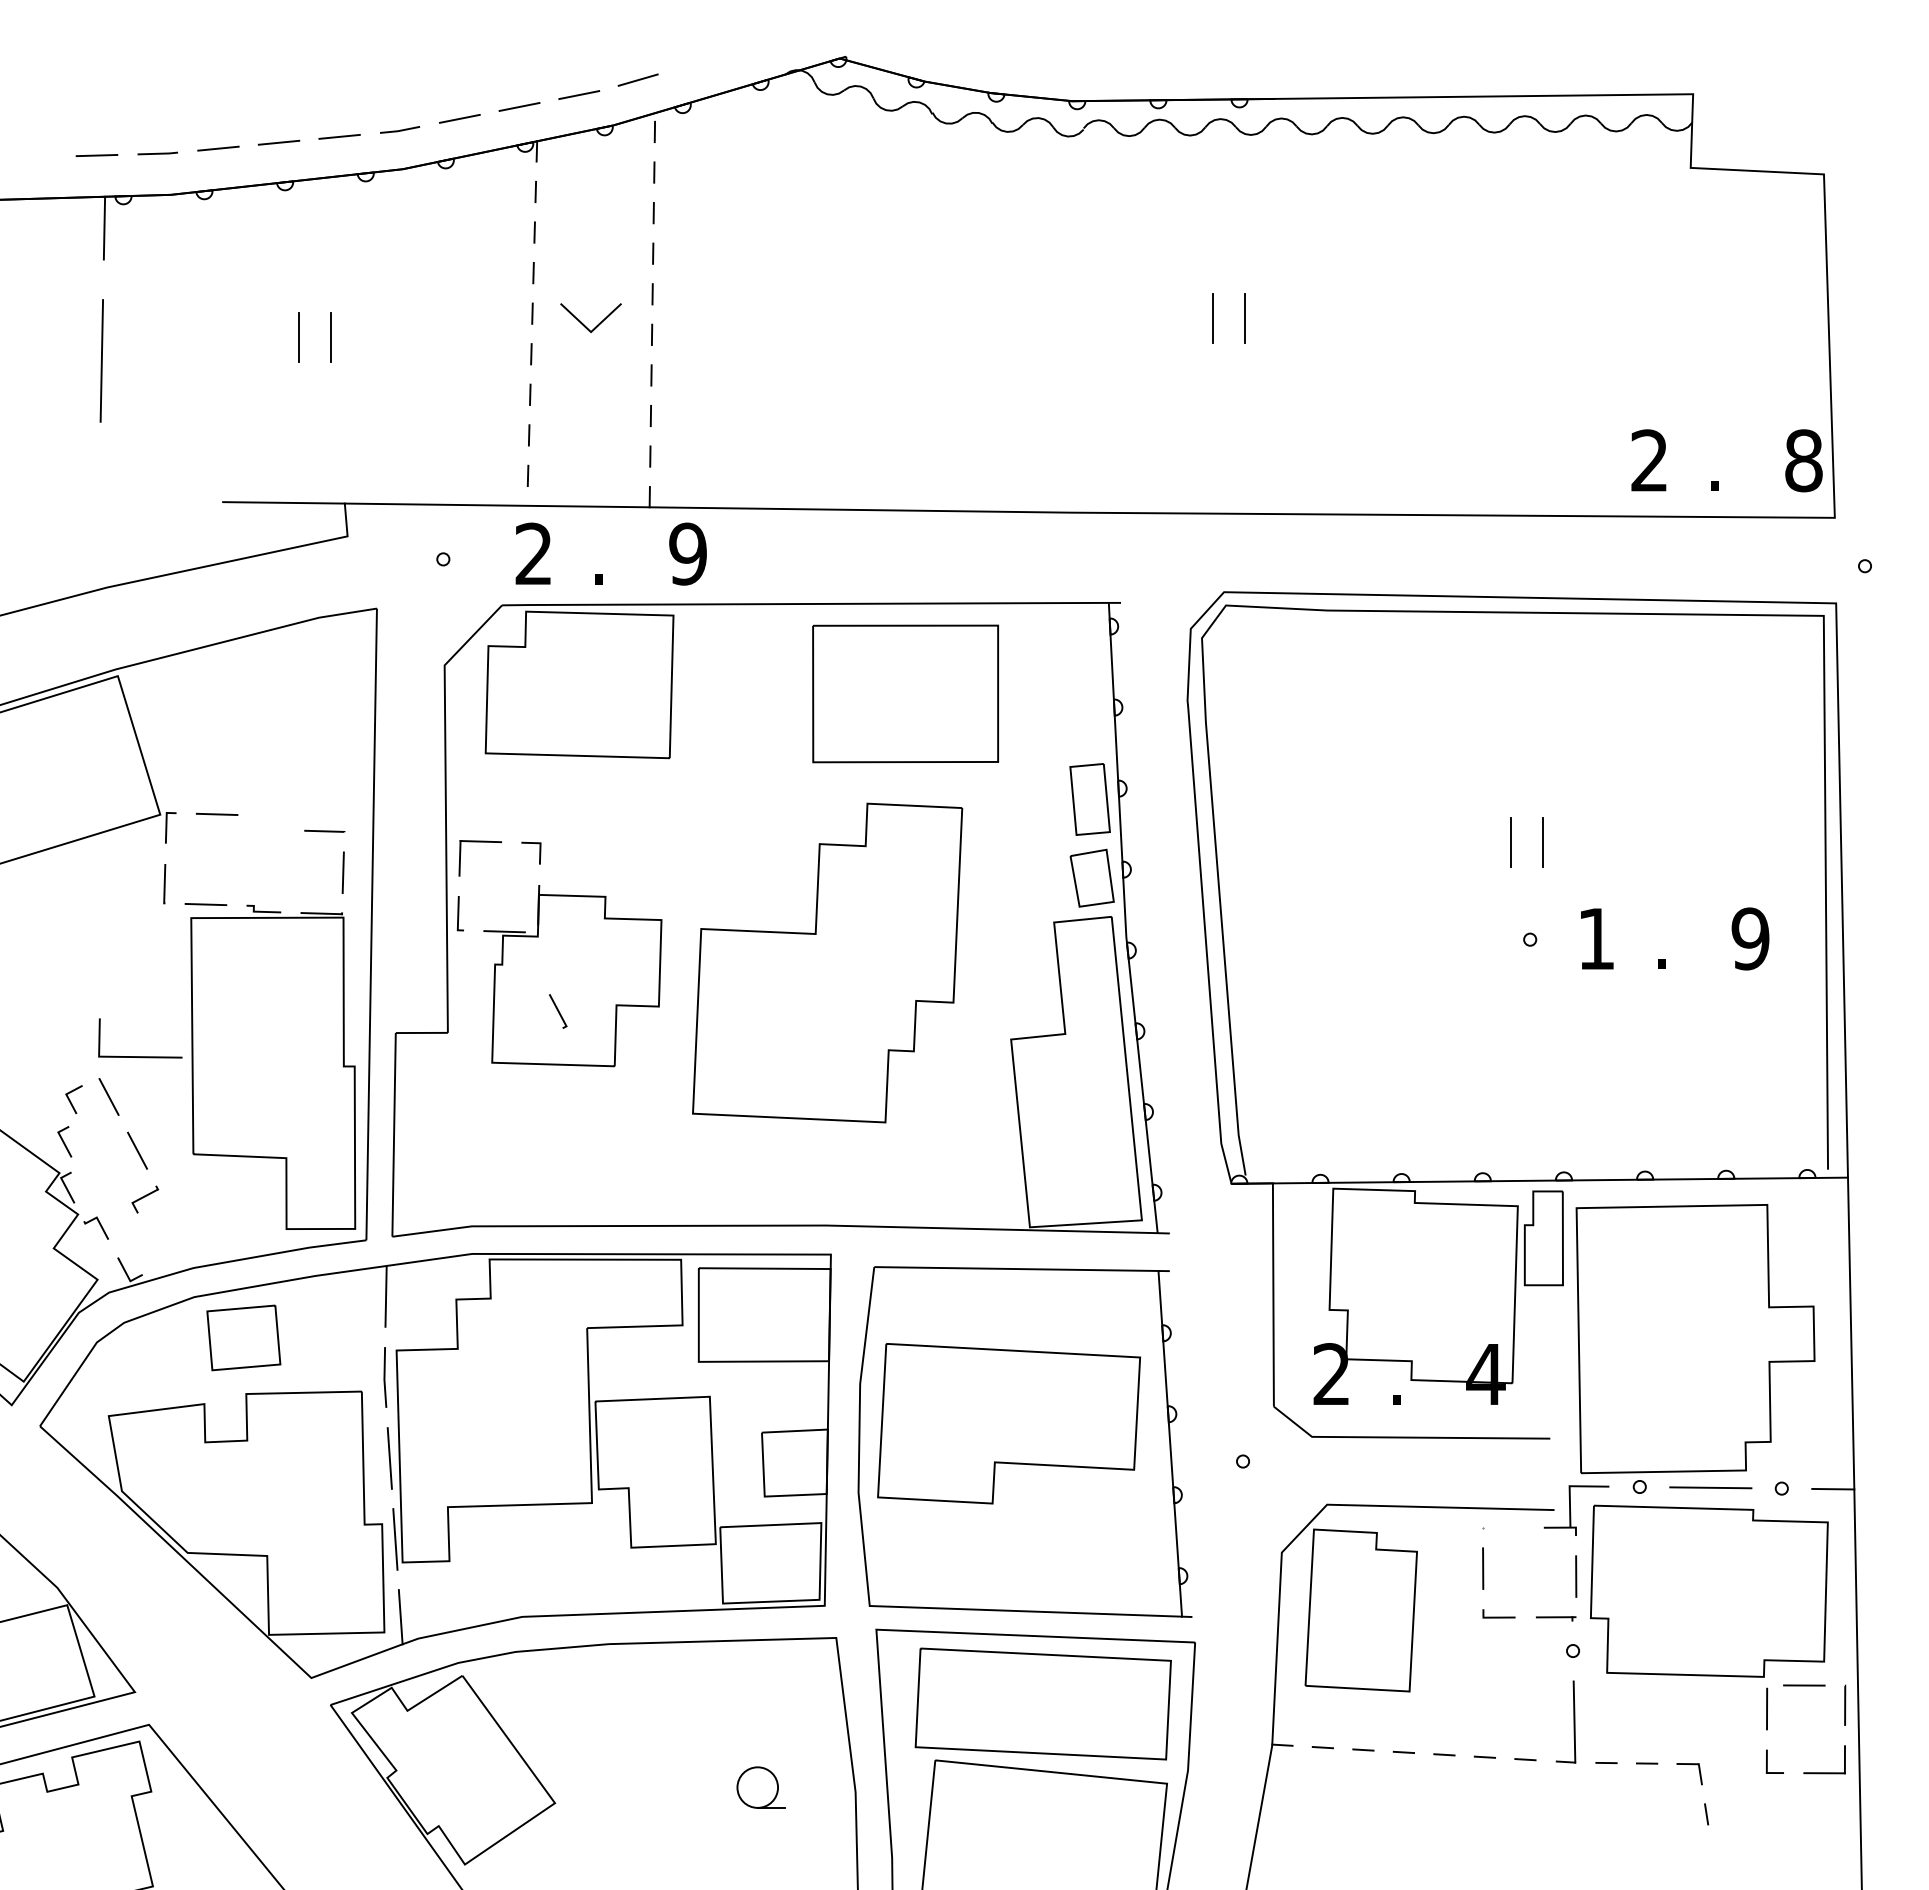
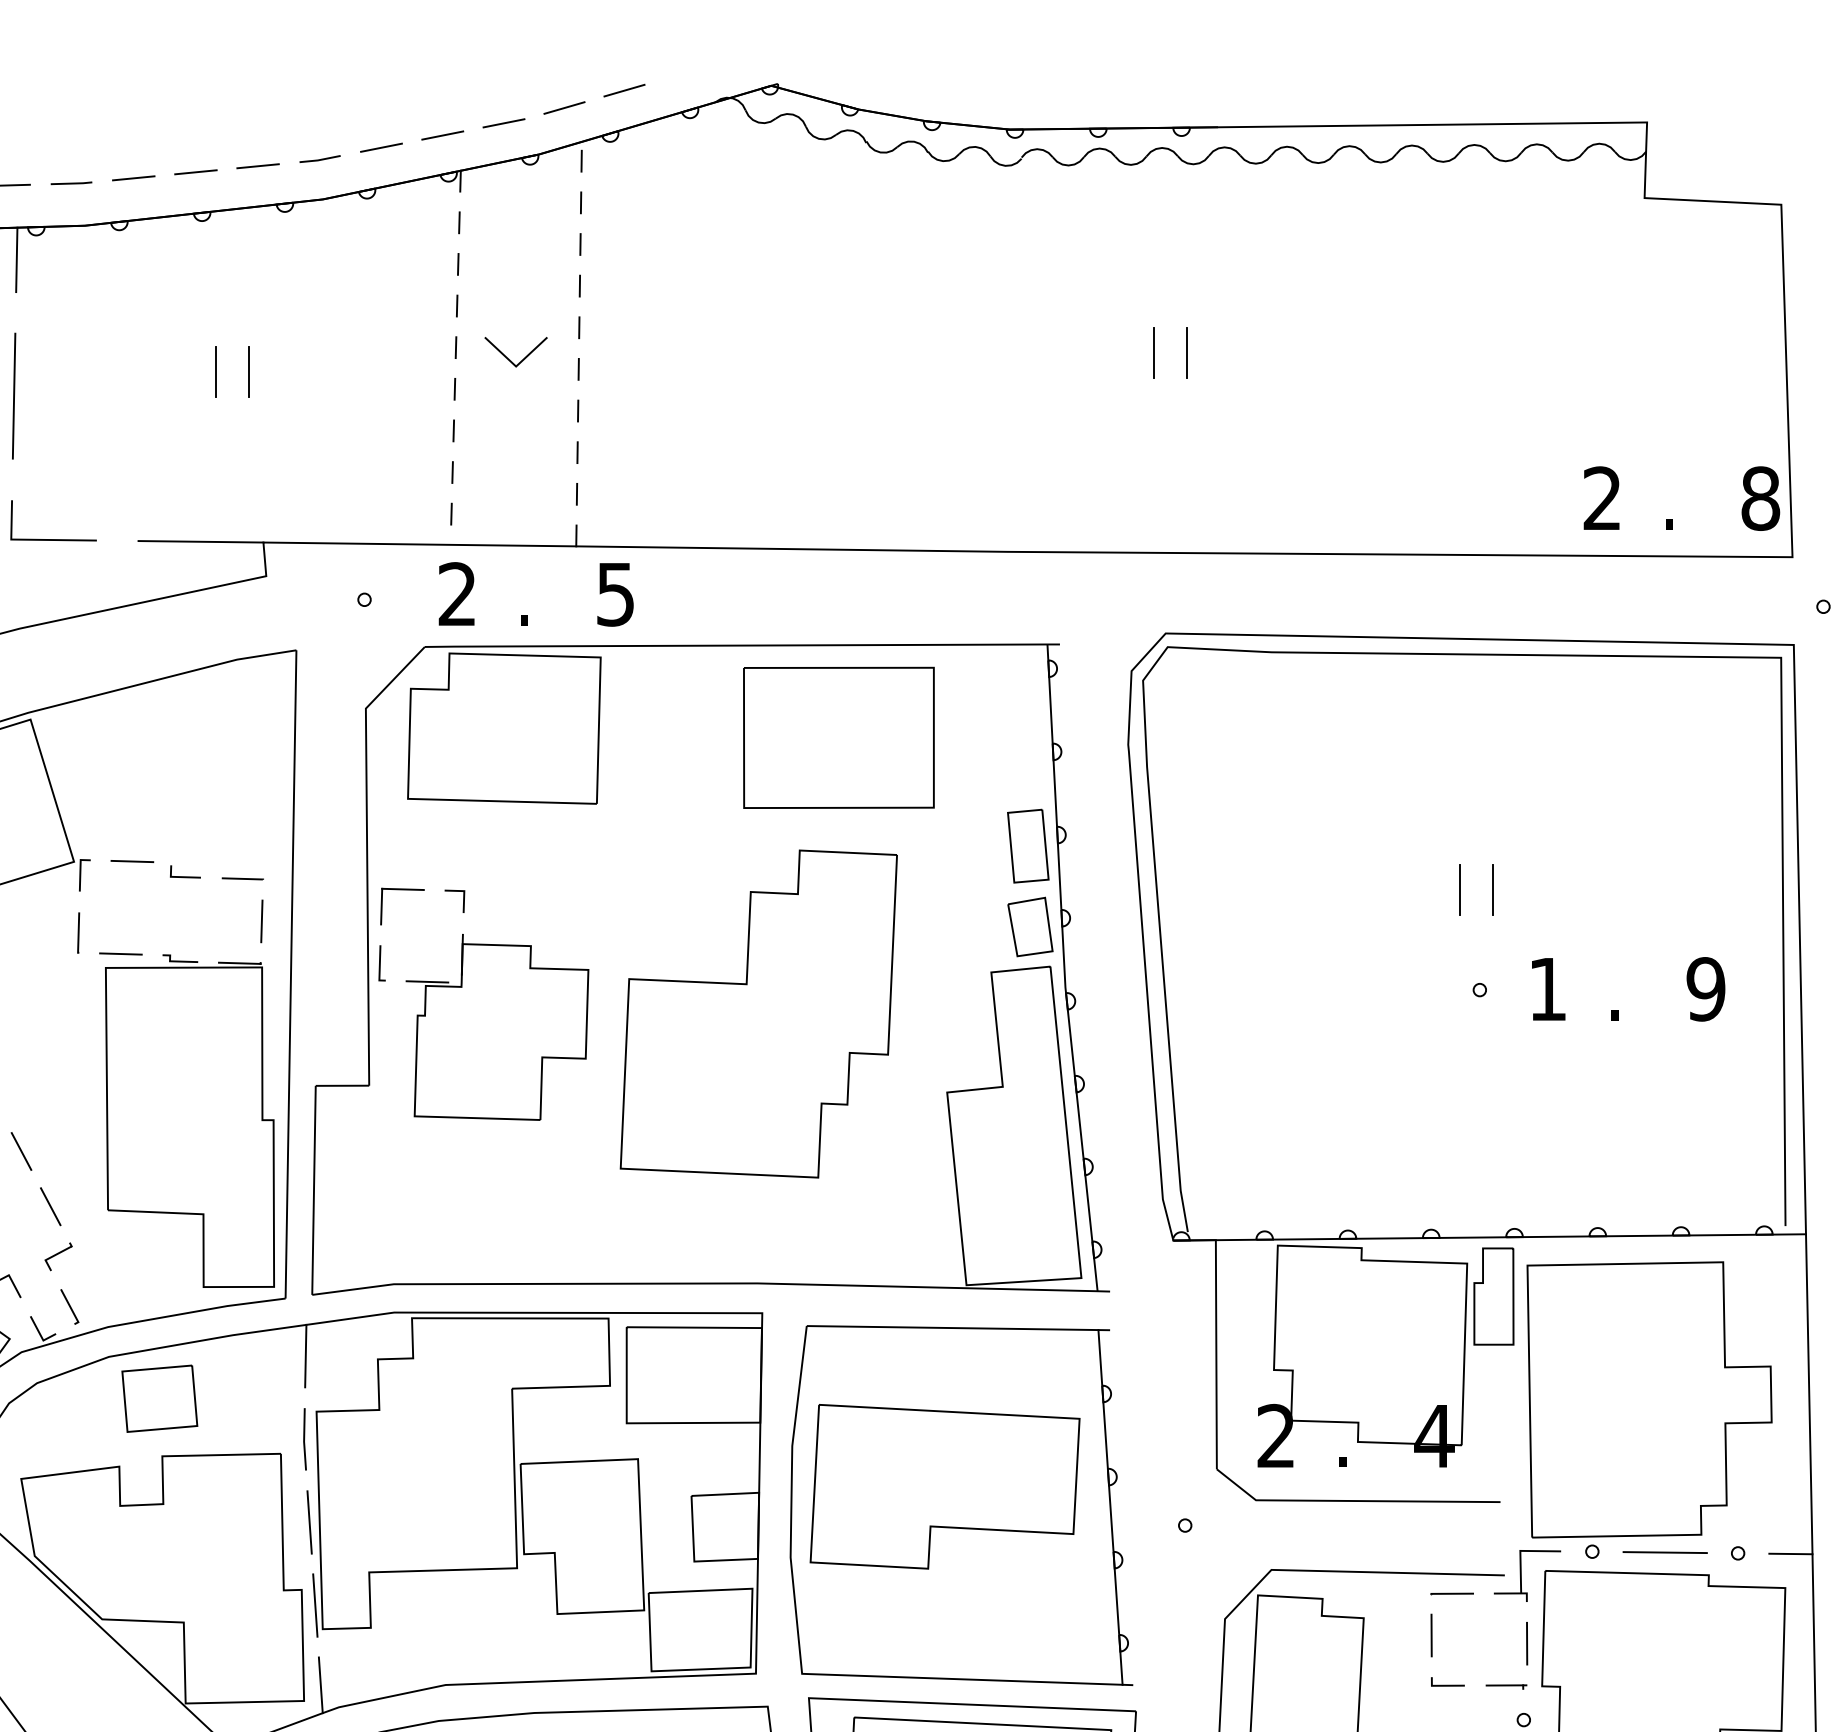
line: (696, 62) -> (624, 89), added
text: (687, 553) -> (615, 593), 9 -> 5
line: (268, 828) -> (185, 875), added
line: (558, 1011) -> (70, 1306), moved
line: (140, 1056) -> (53, 539), moved
line: (1502, 1527) -> (1451, 1593), added

